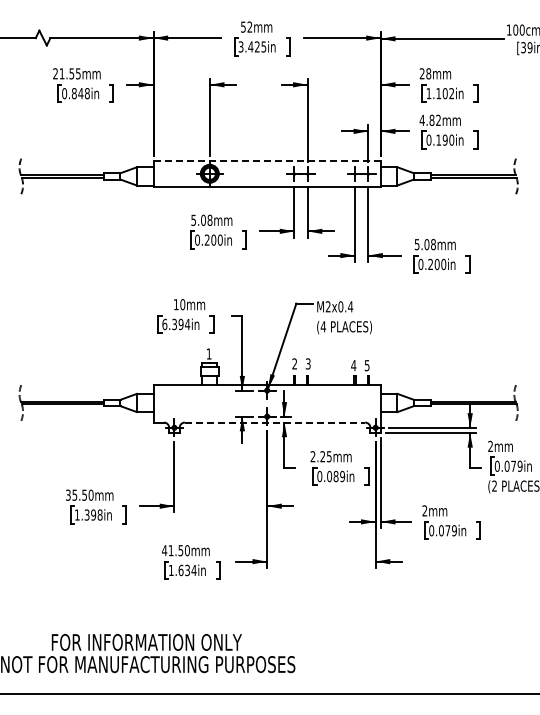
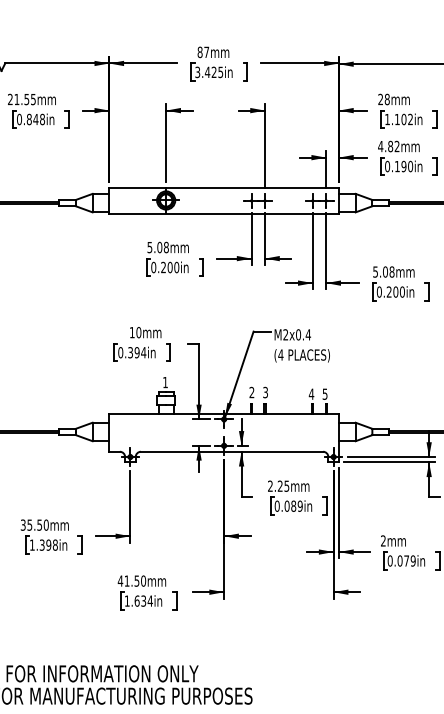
text: (246, 26) -> (203, 51), 52mm -> 87mm
line: (267, 160) -> (224, 187), dashed -> solid
text: (164, 323) -> (120, 351), 6.394in -> 0.394in
line: (275, 422) -> (232, 451), dashed -> solid

